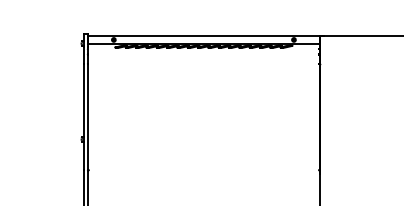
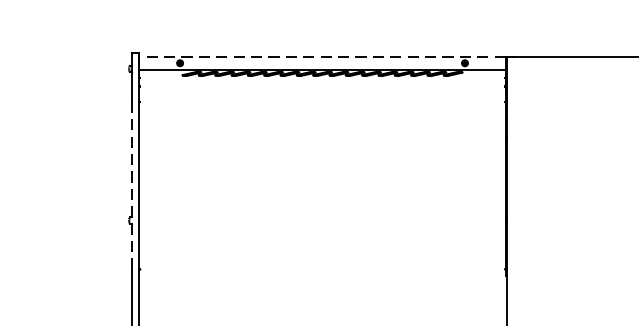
line: (203, 35) -> (321, 56), solid -> dashed
line: (83, 117) -> (132, 185), solid -> dashed

